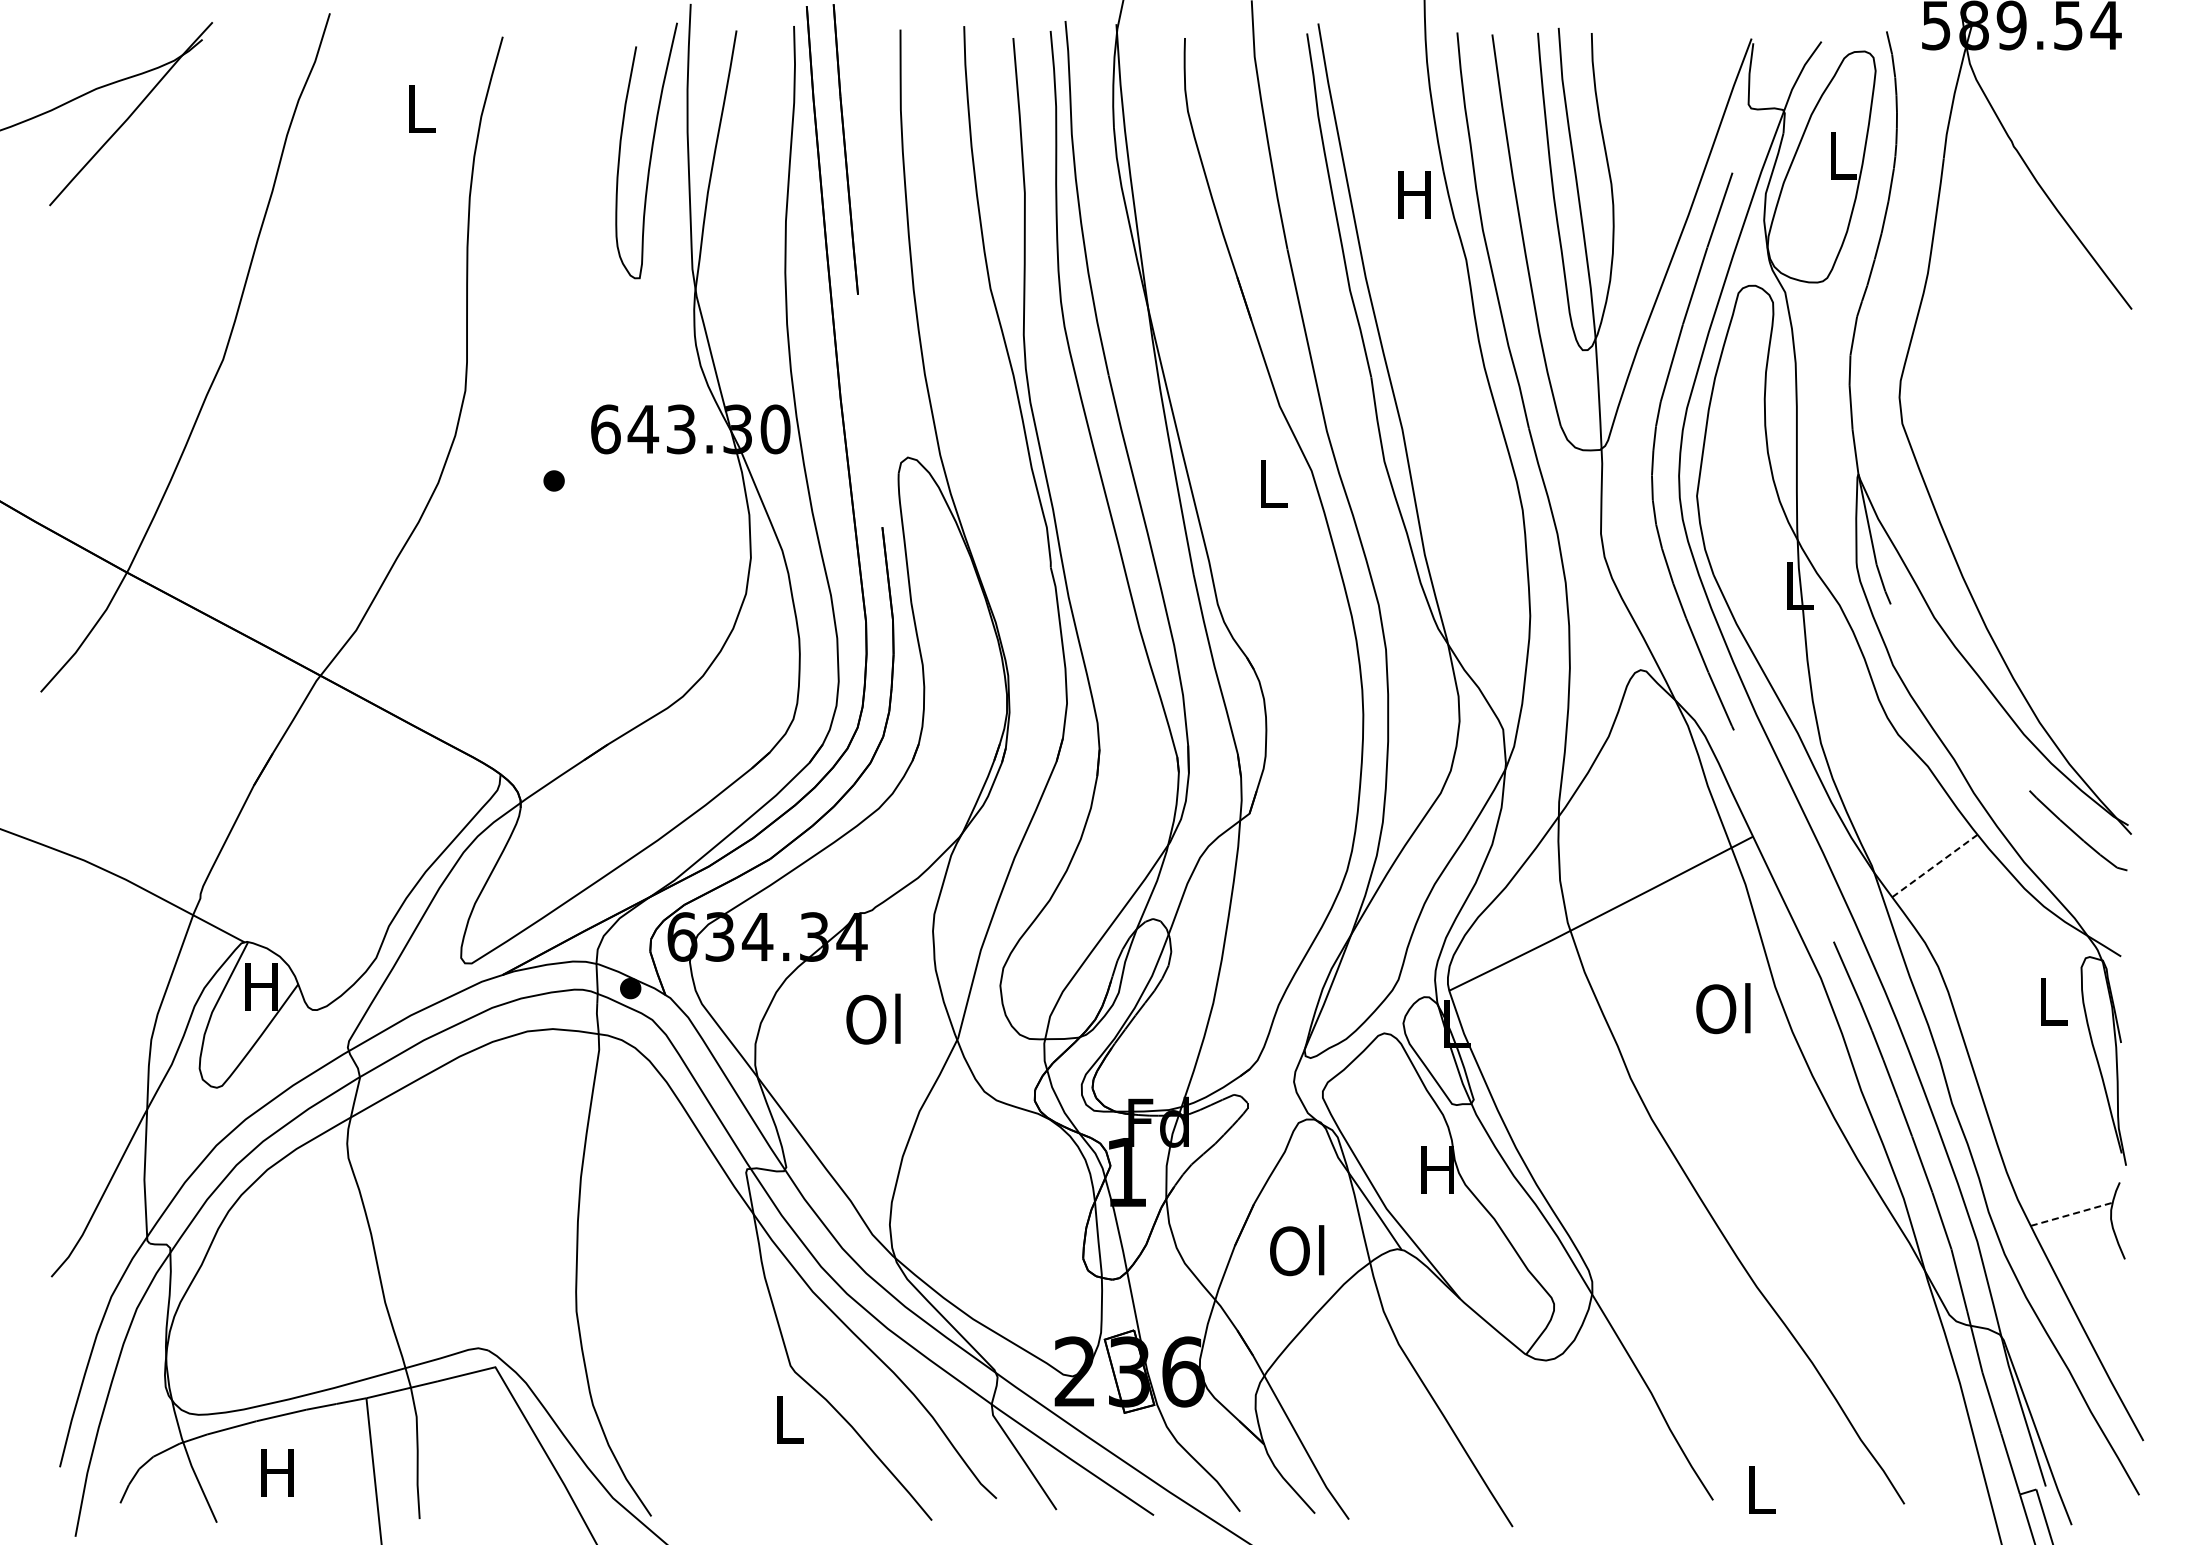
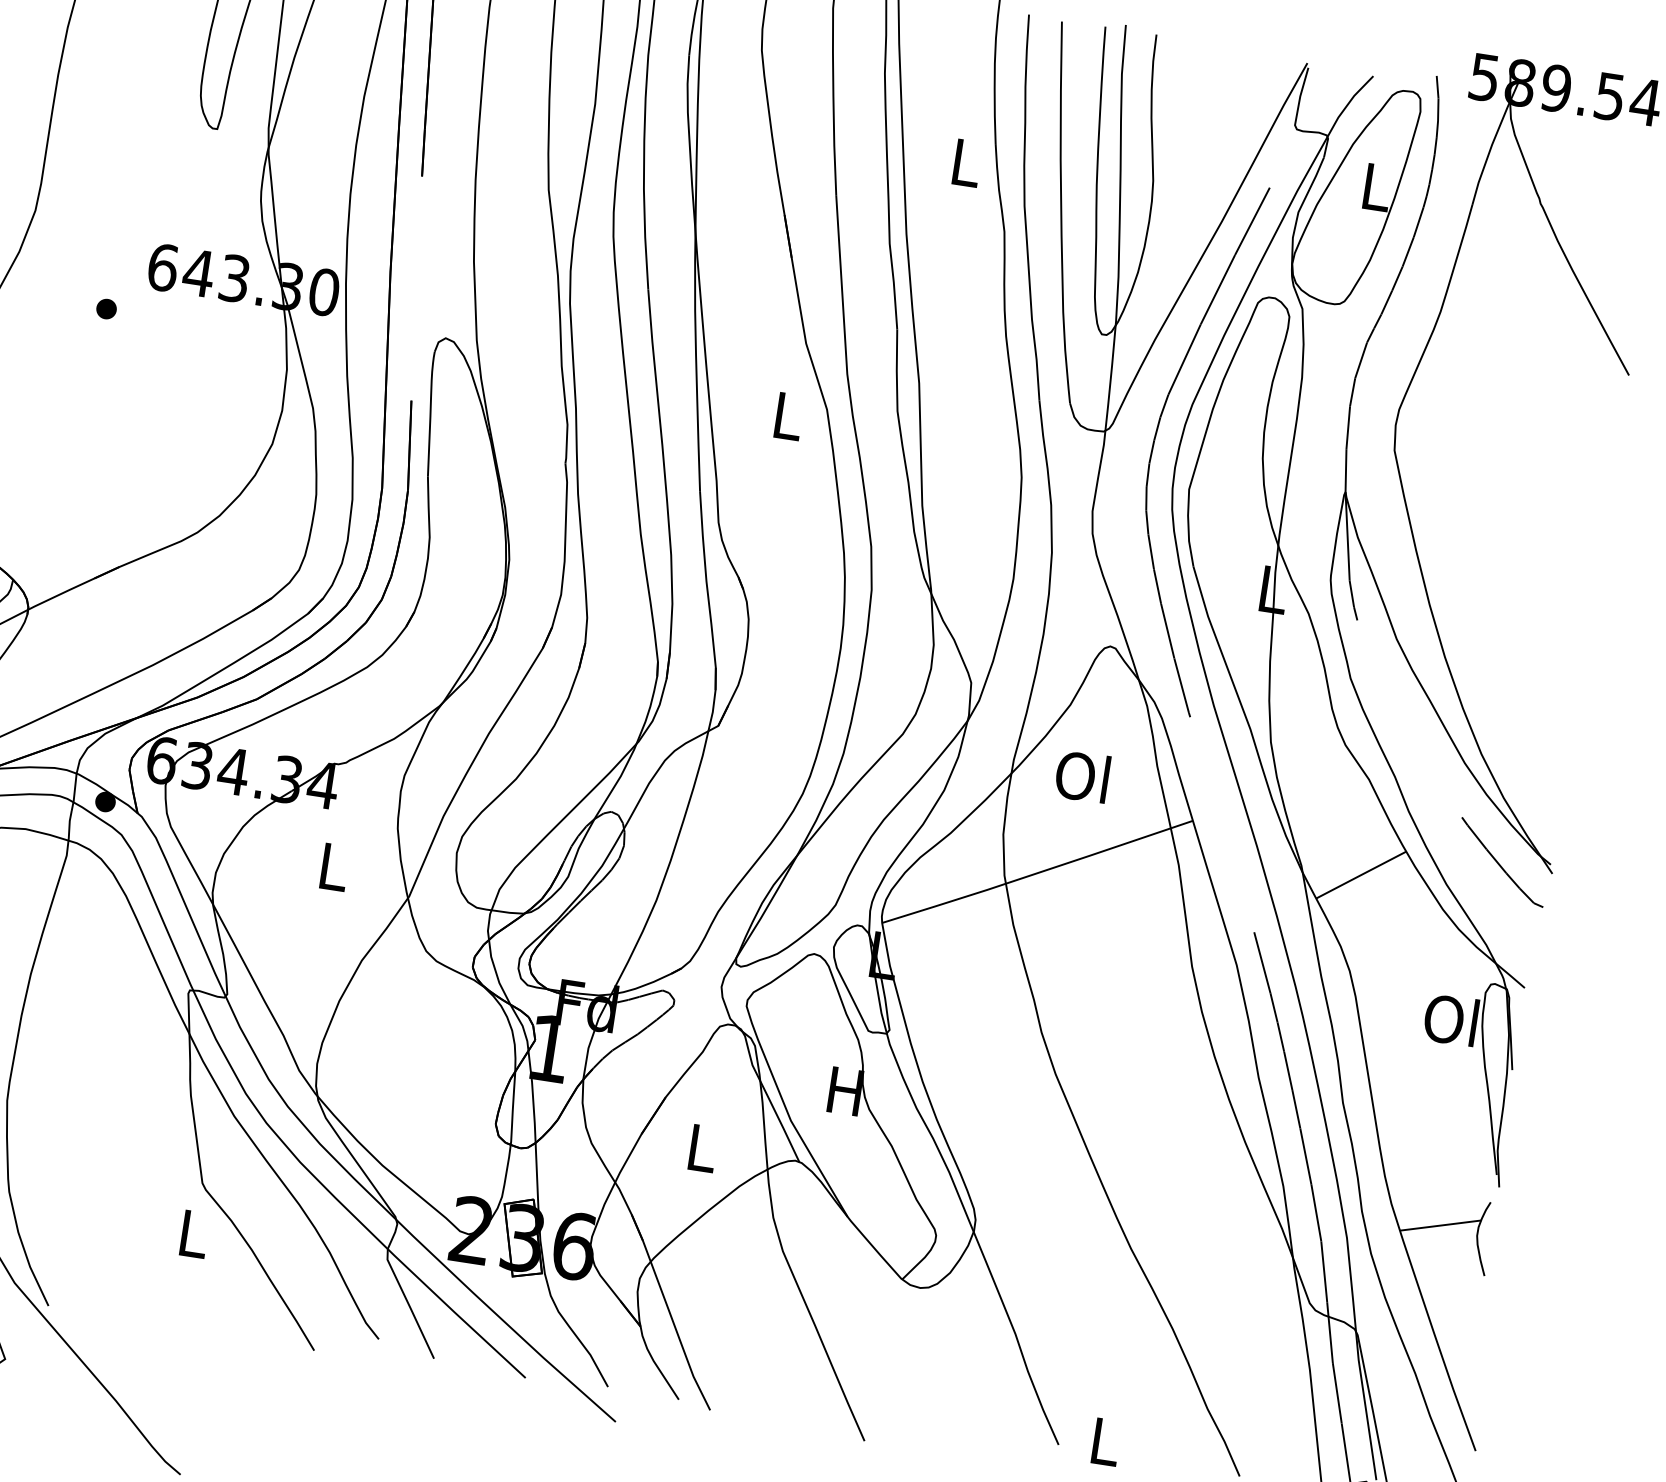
text: (1414, 194) -> (964, 162), H -> L
line: (1934, 865) -> (1360, 874), dashed -> solid
text: (2050, 1000) -> (1451, 1019), L -> Ol
text: (1723, 1008) -> (1082, 776), moved
text: (873, 1018) -> (331, 865), Ol -> L
line: (2071, 1214) -> (1440, 1225), dashed -> solid
text: (1297, 1250) -> (700, 1147), Ol -> L

